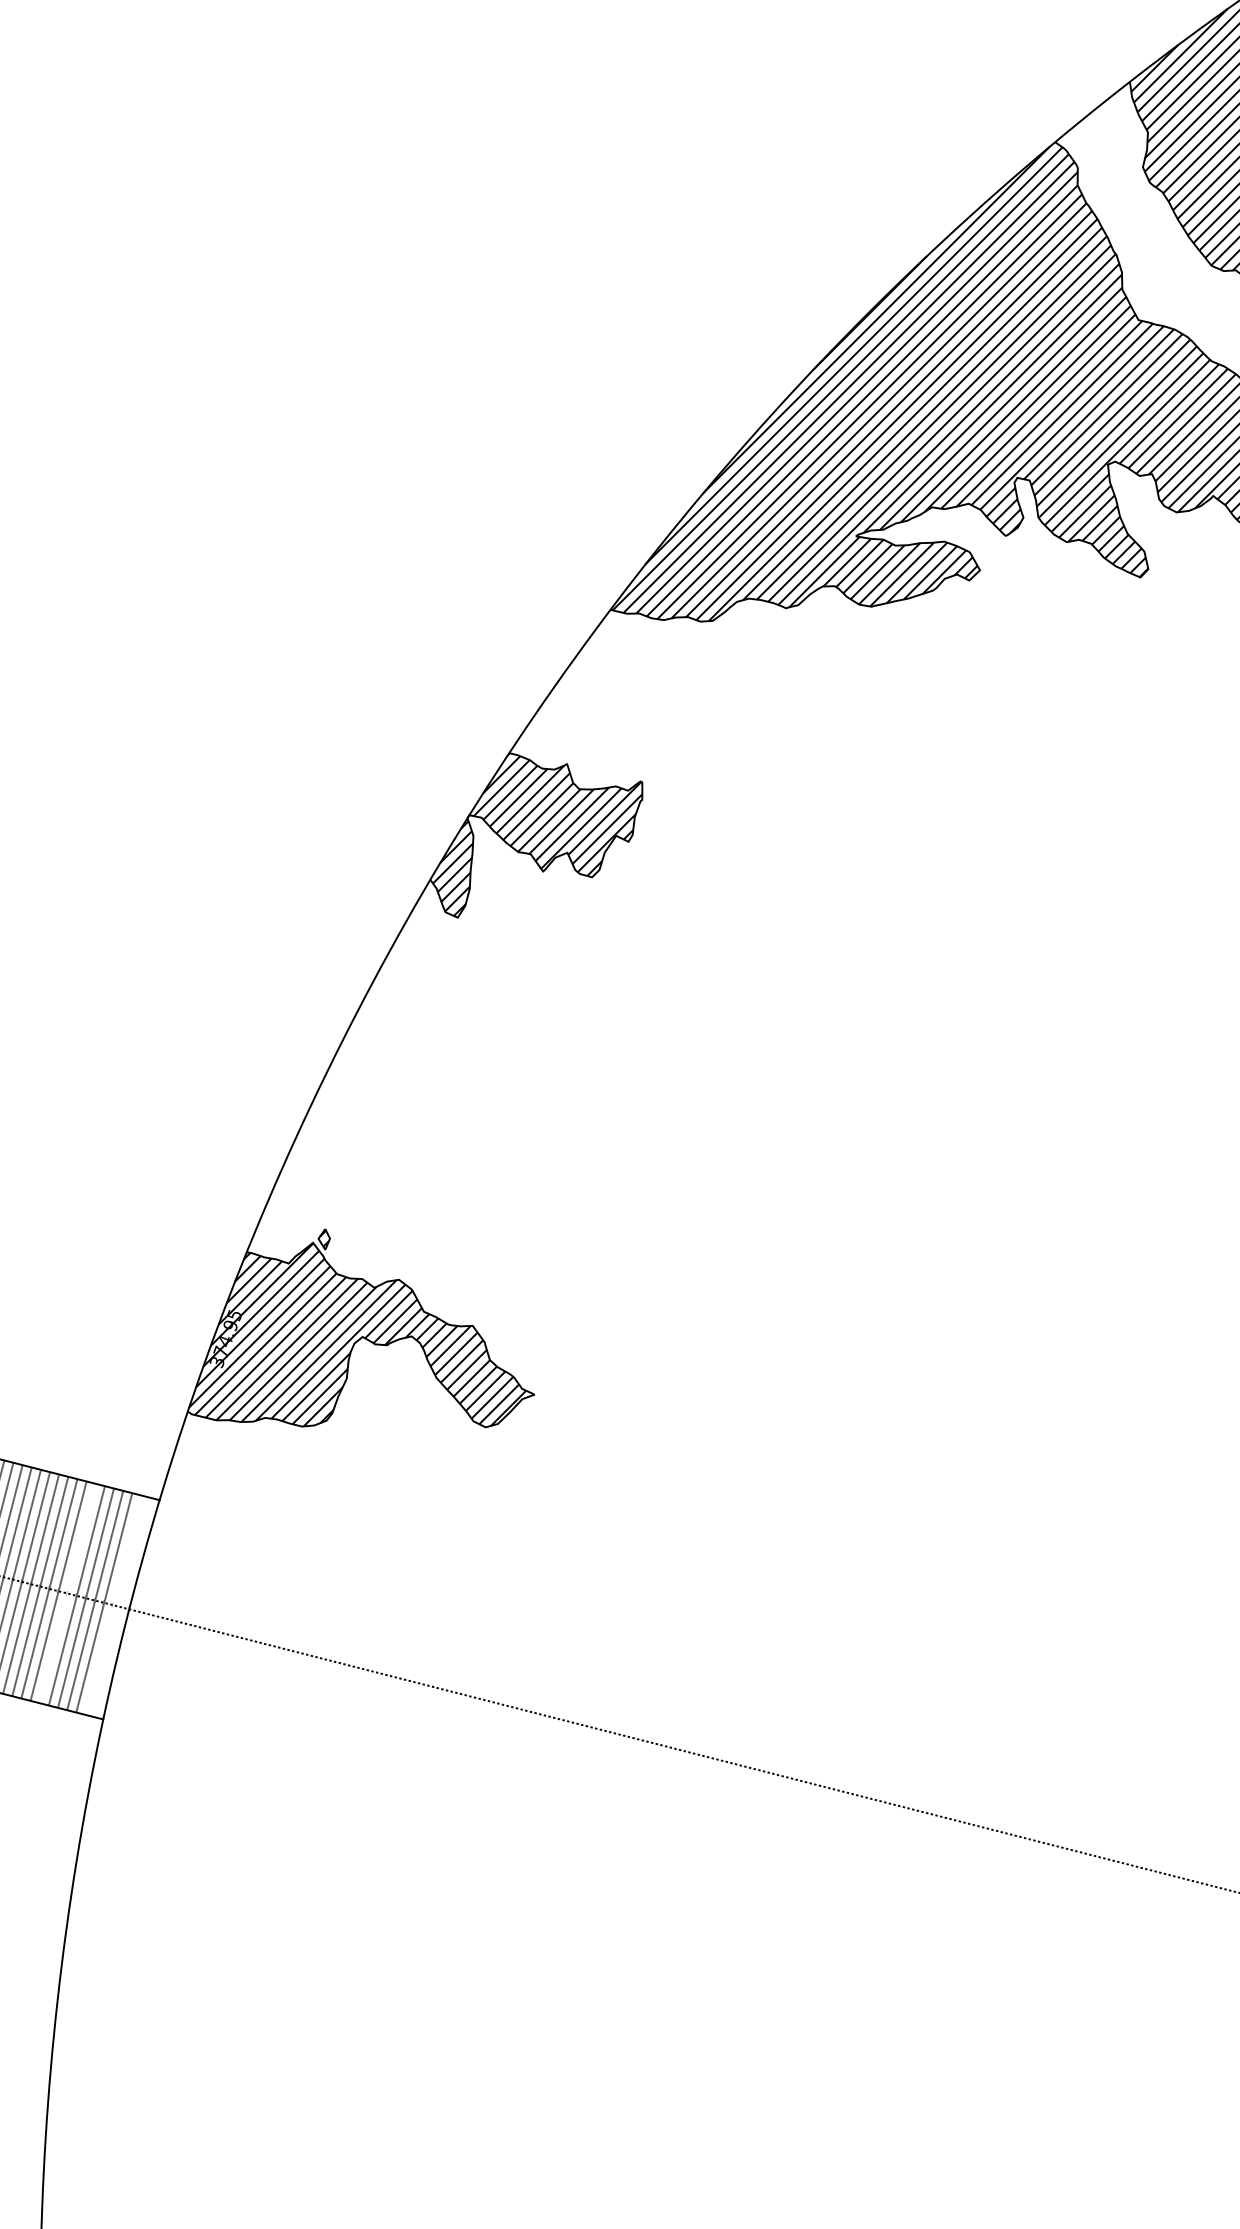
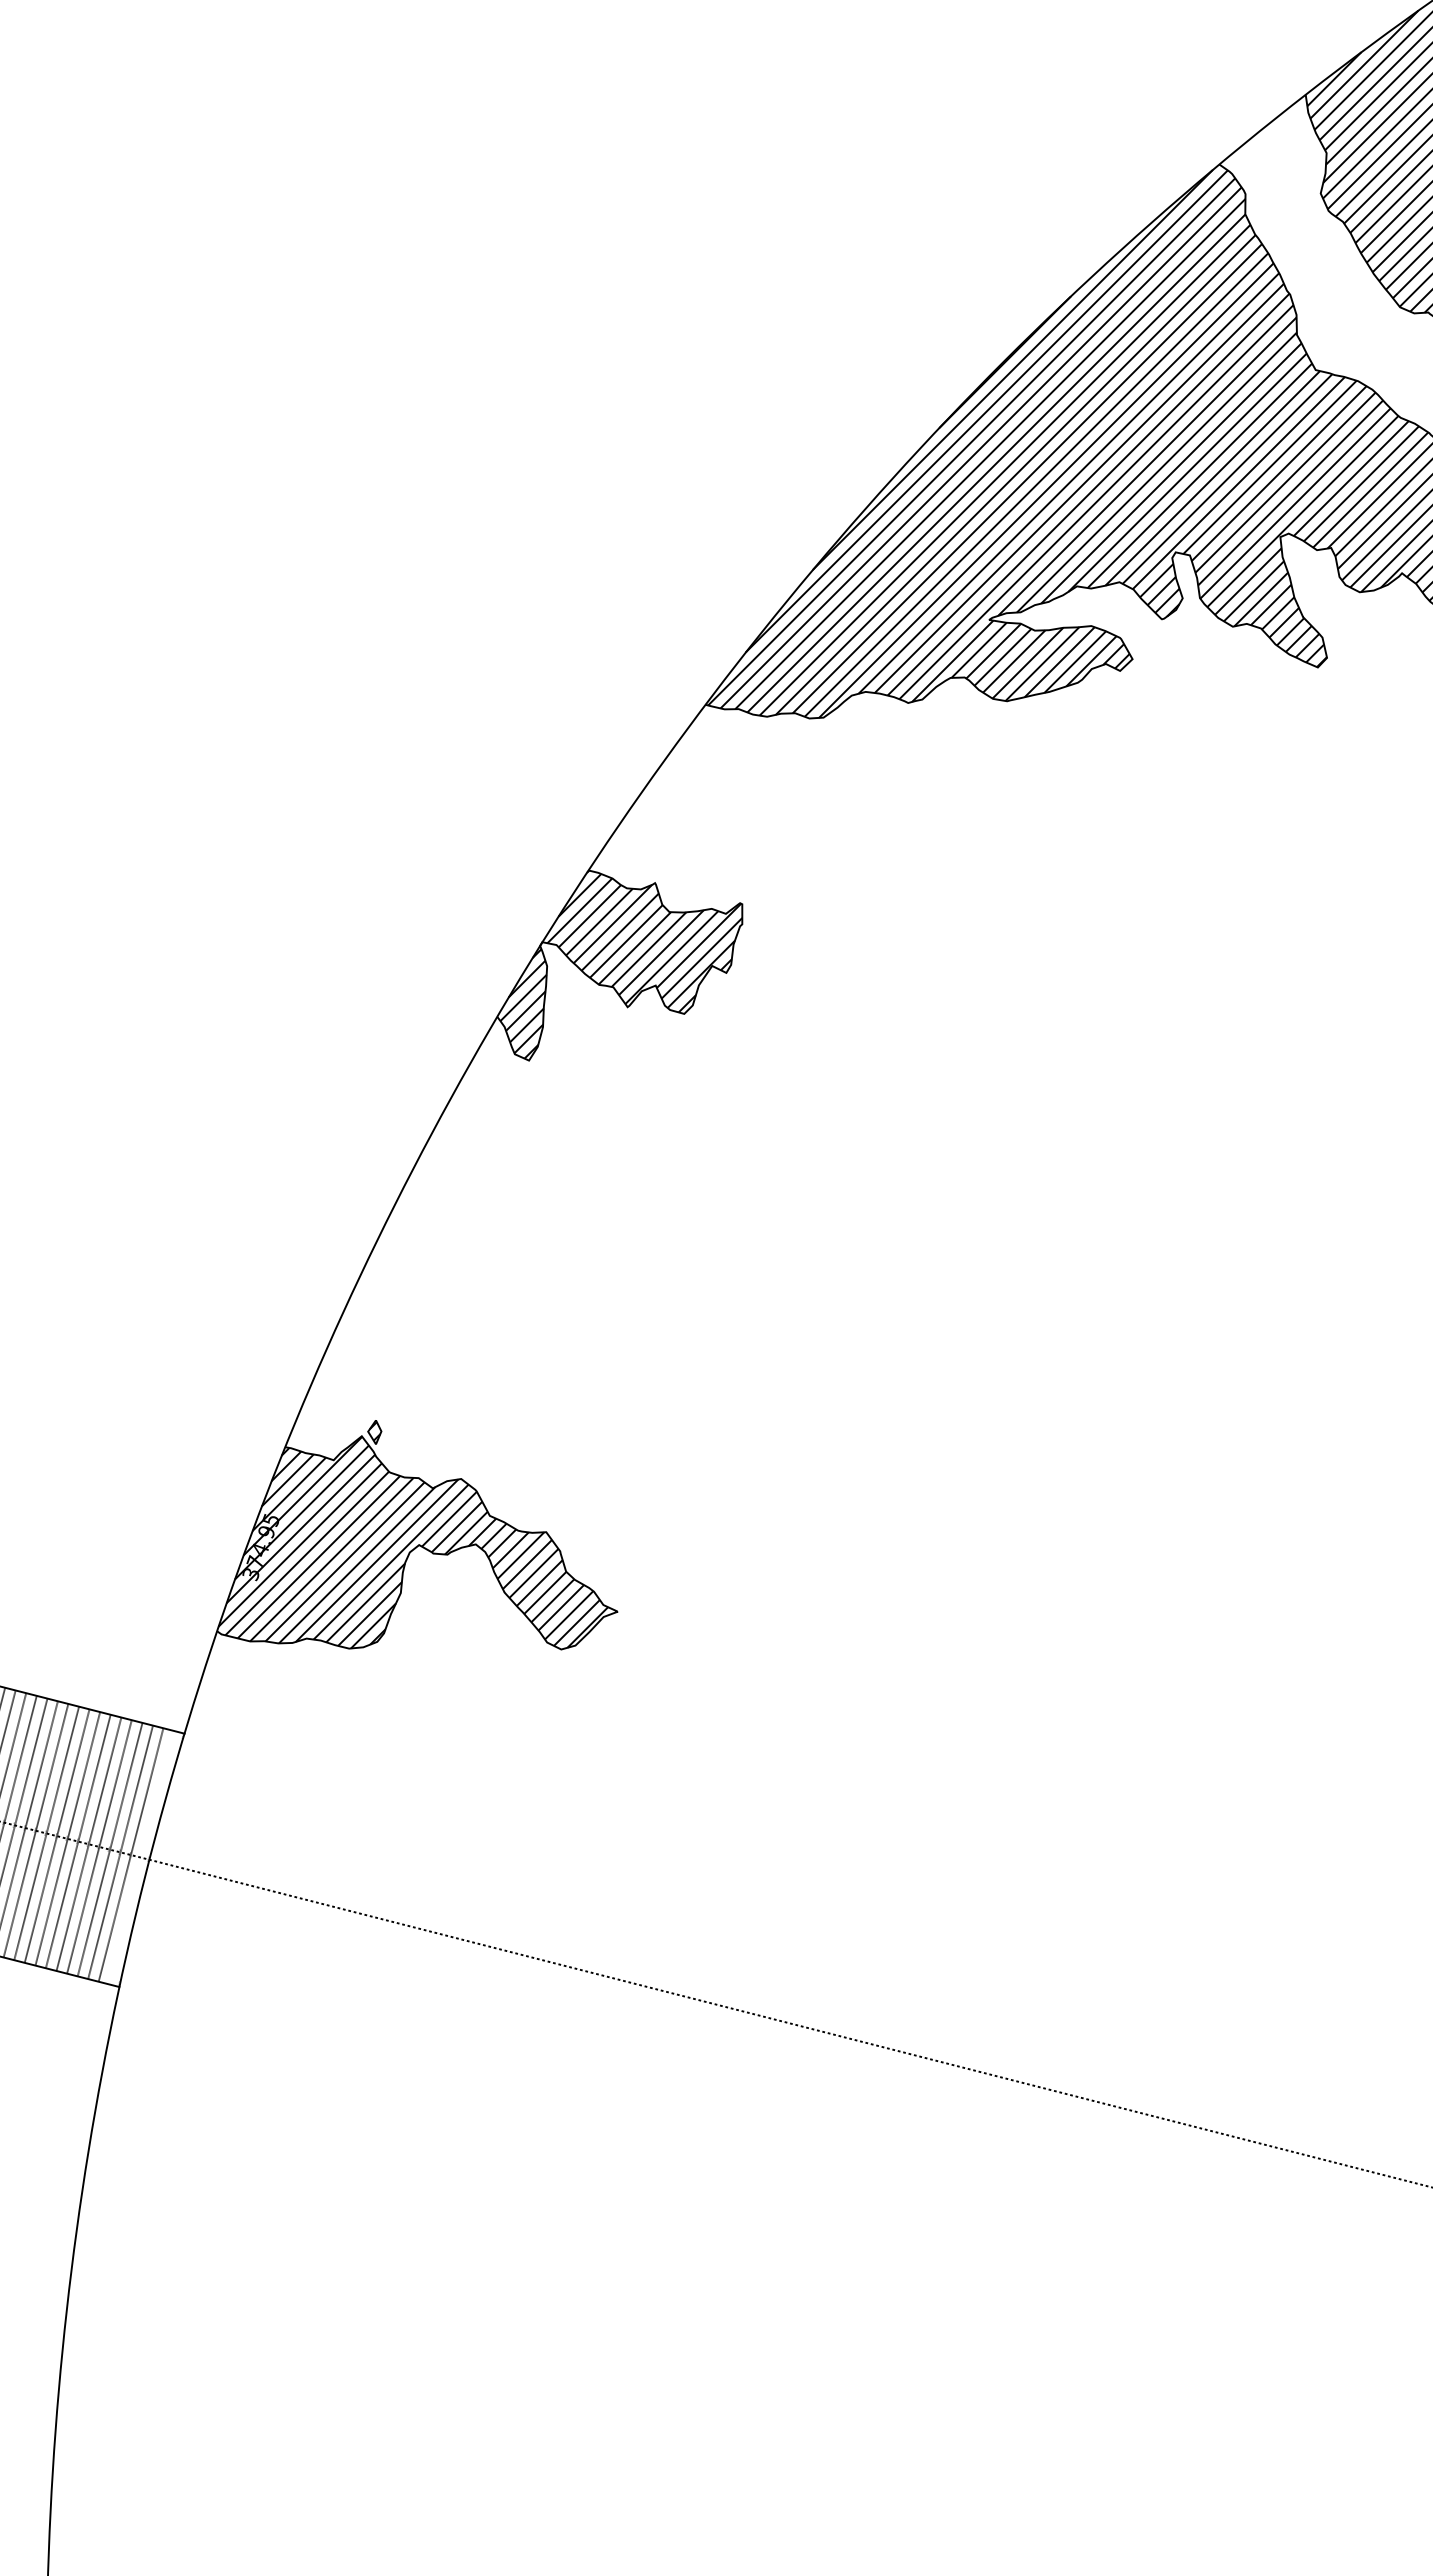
line: (67, 1593) -> (77, 1841), added
line: (112, 1604) -> (130, 1854), added

